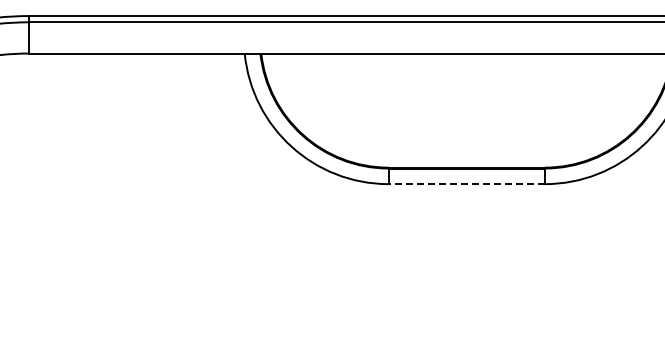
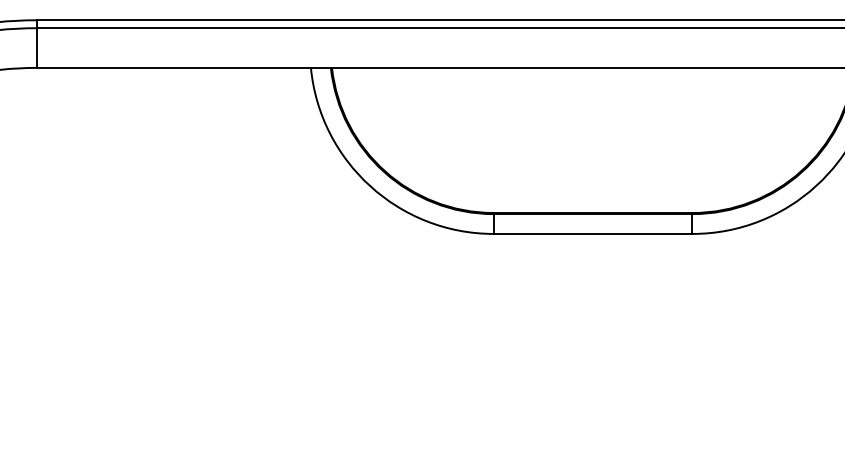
line: (466, 184) -> (592, 234), dashed -> solid

